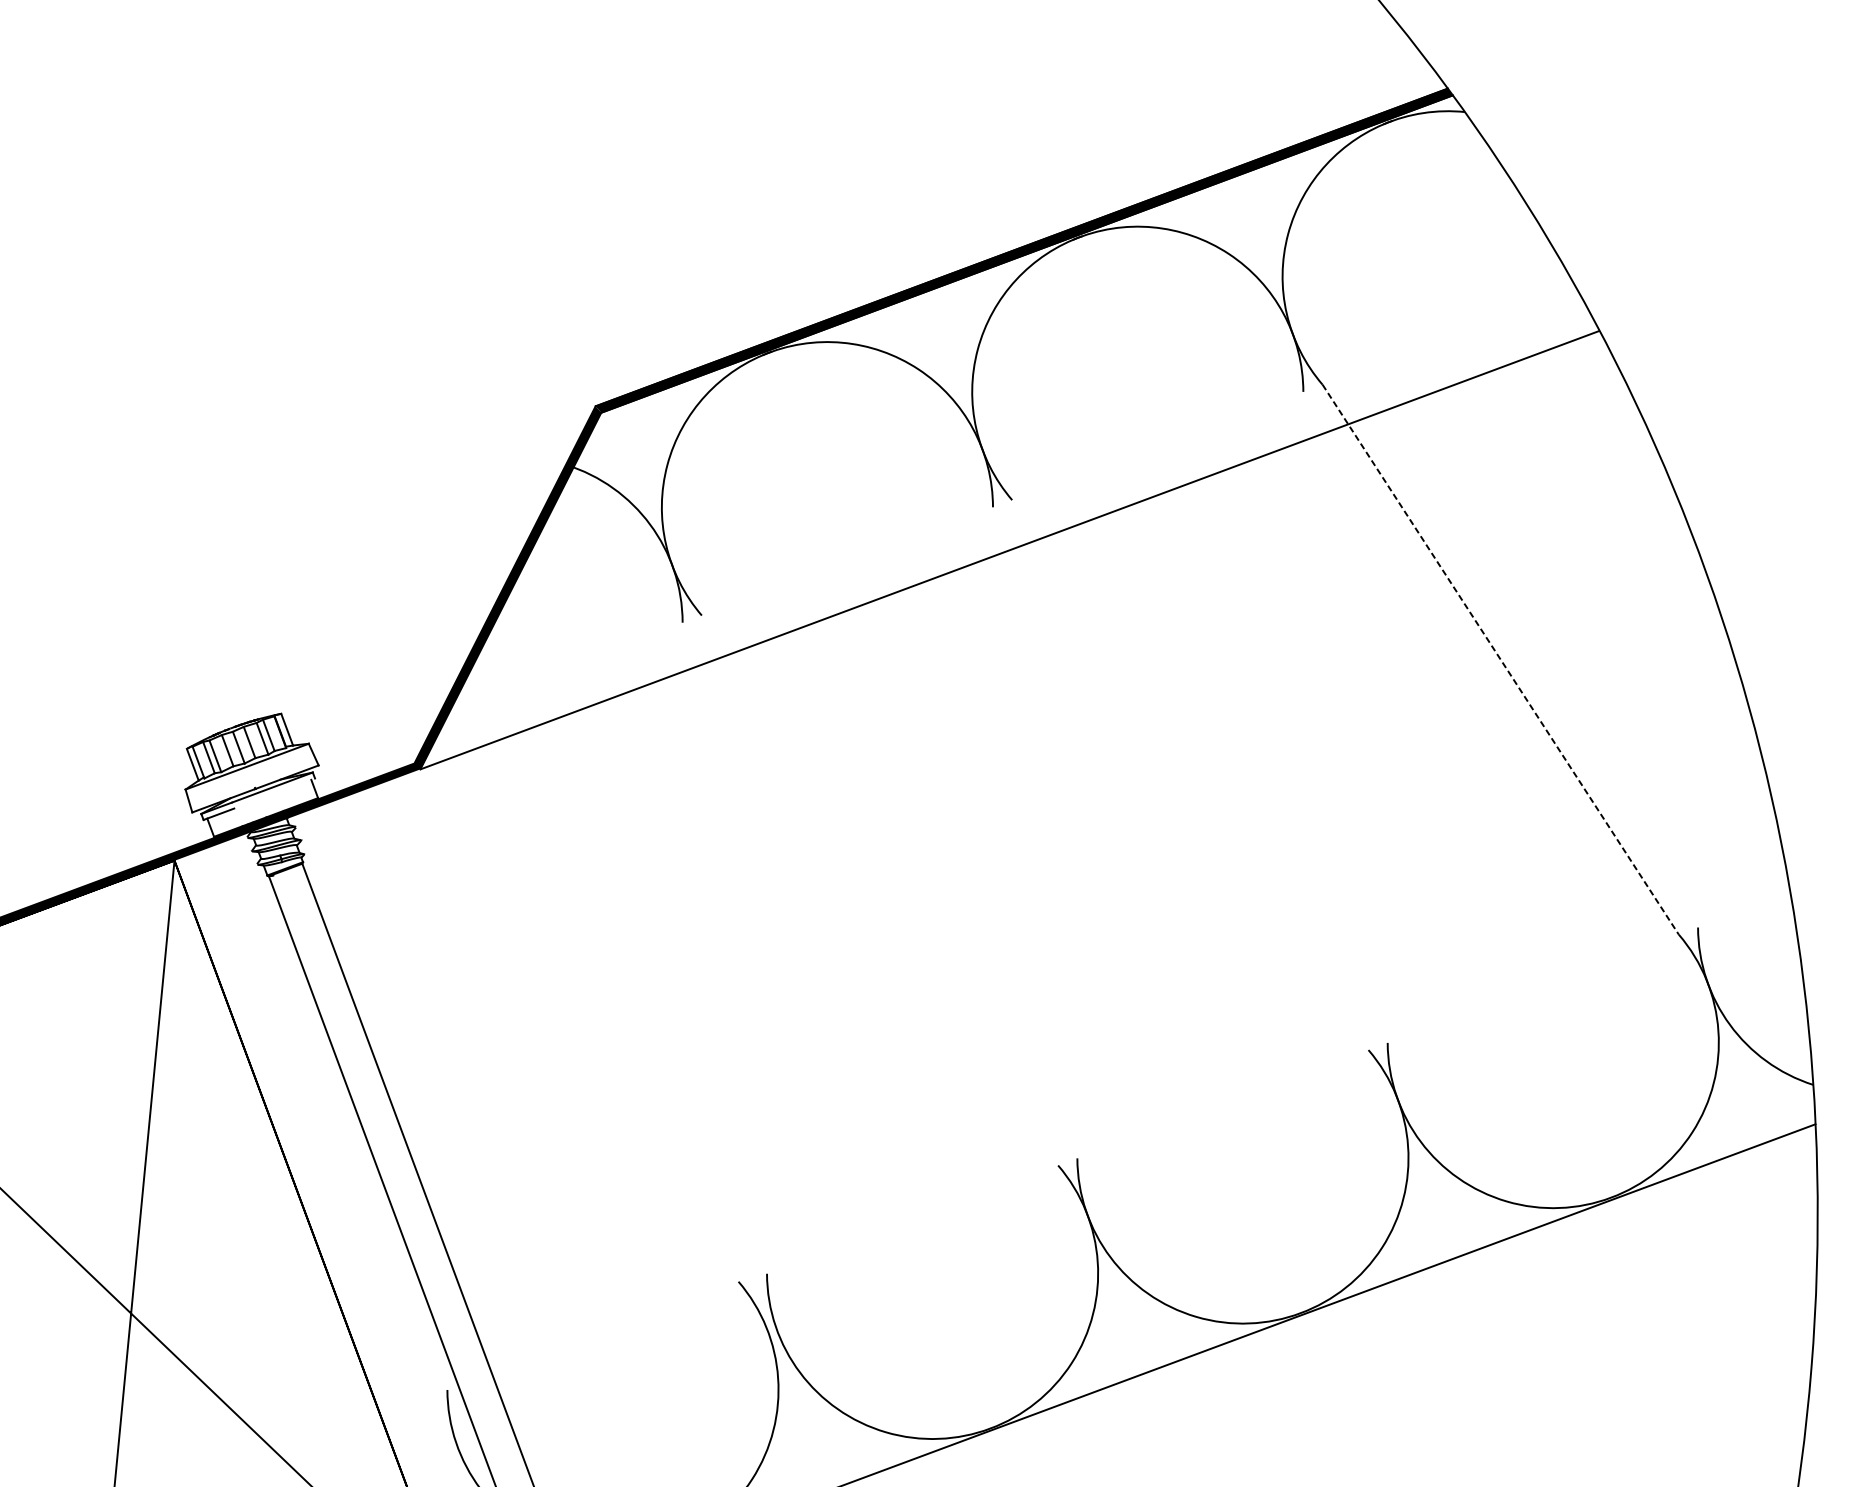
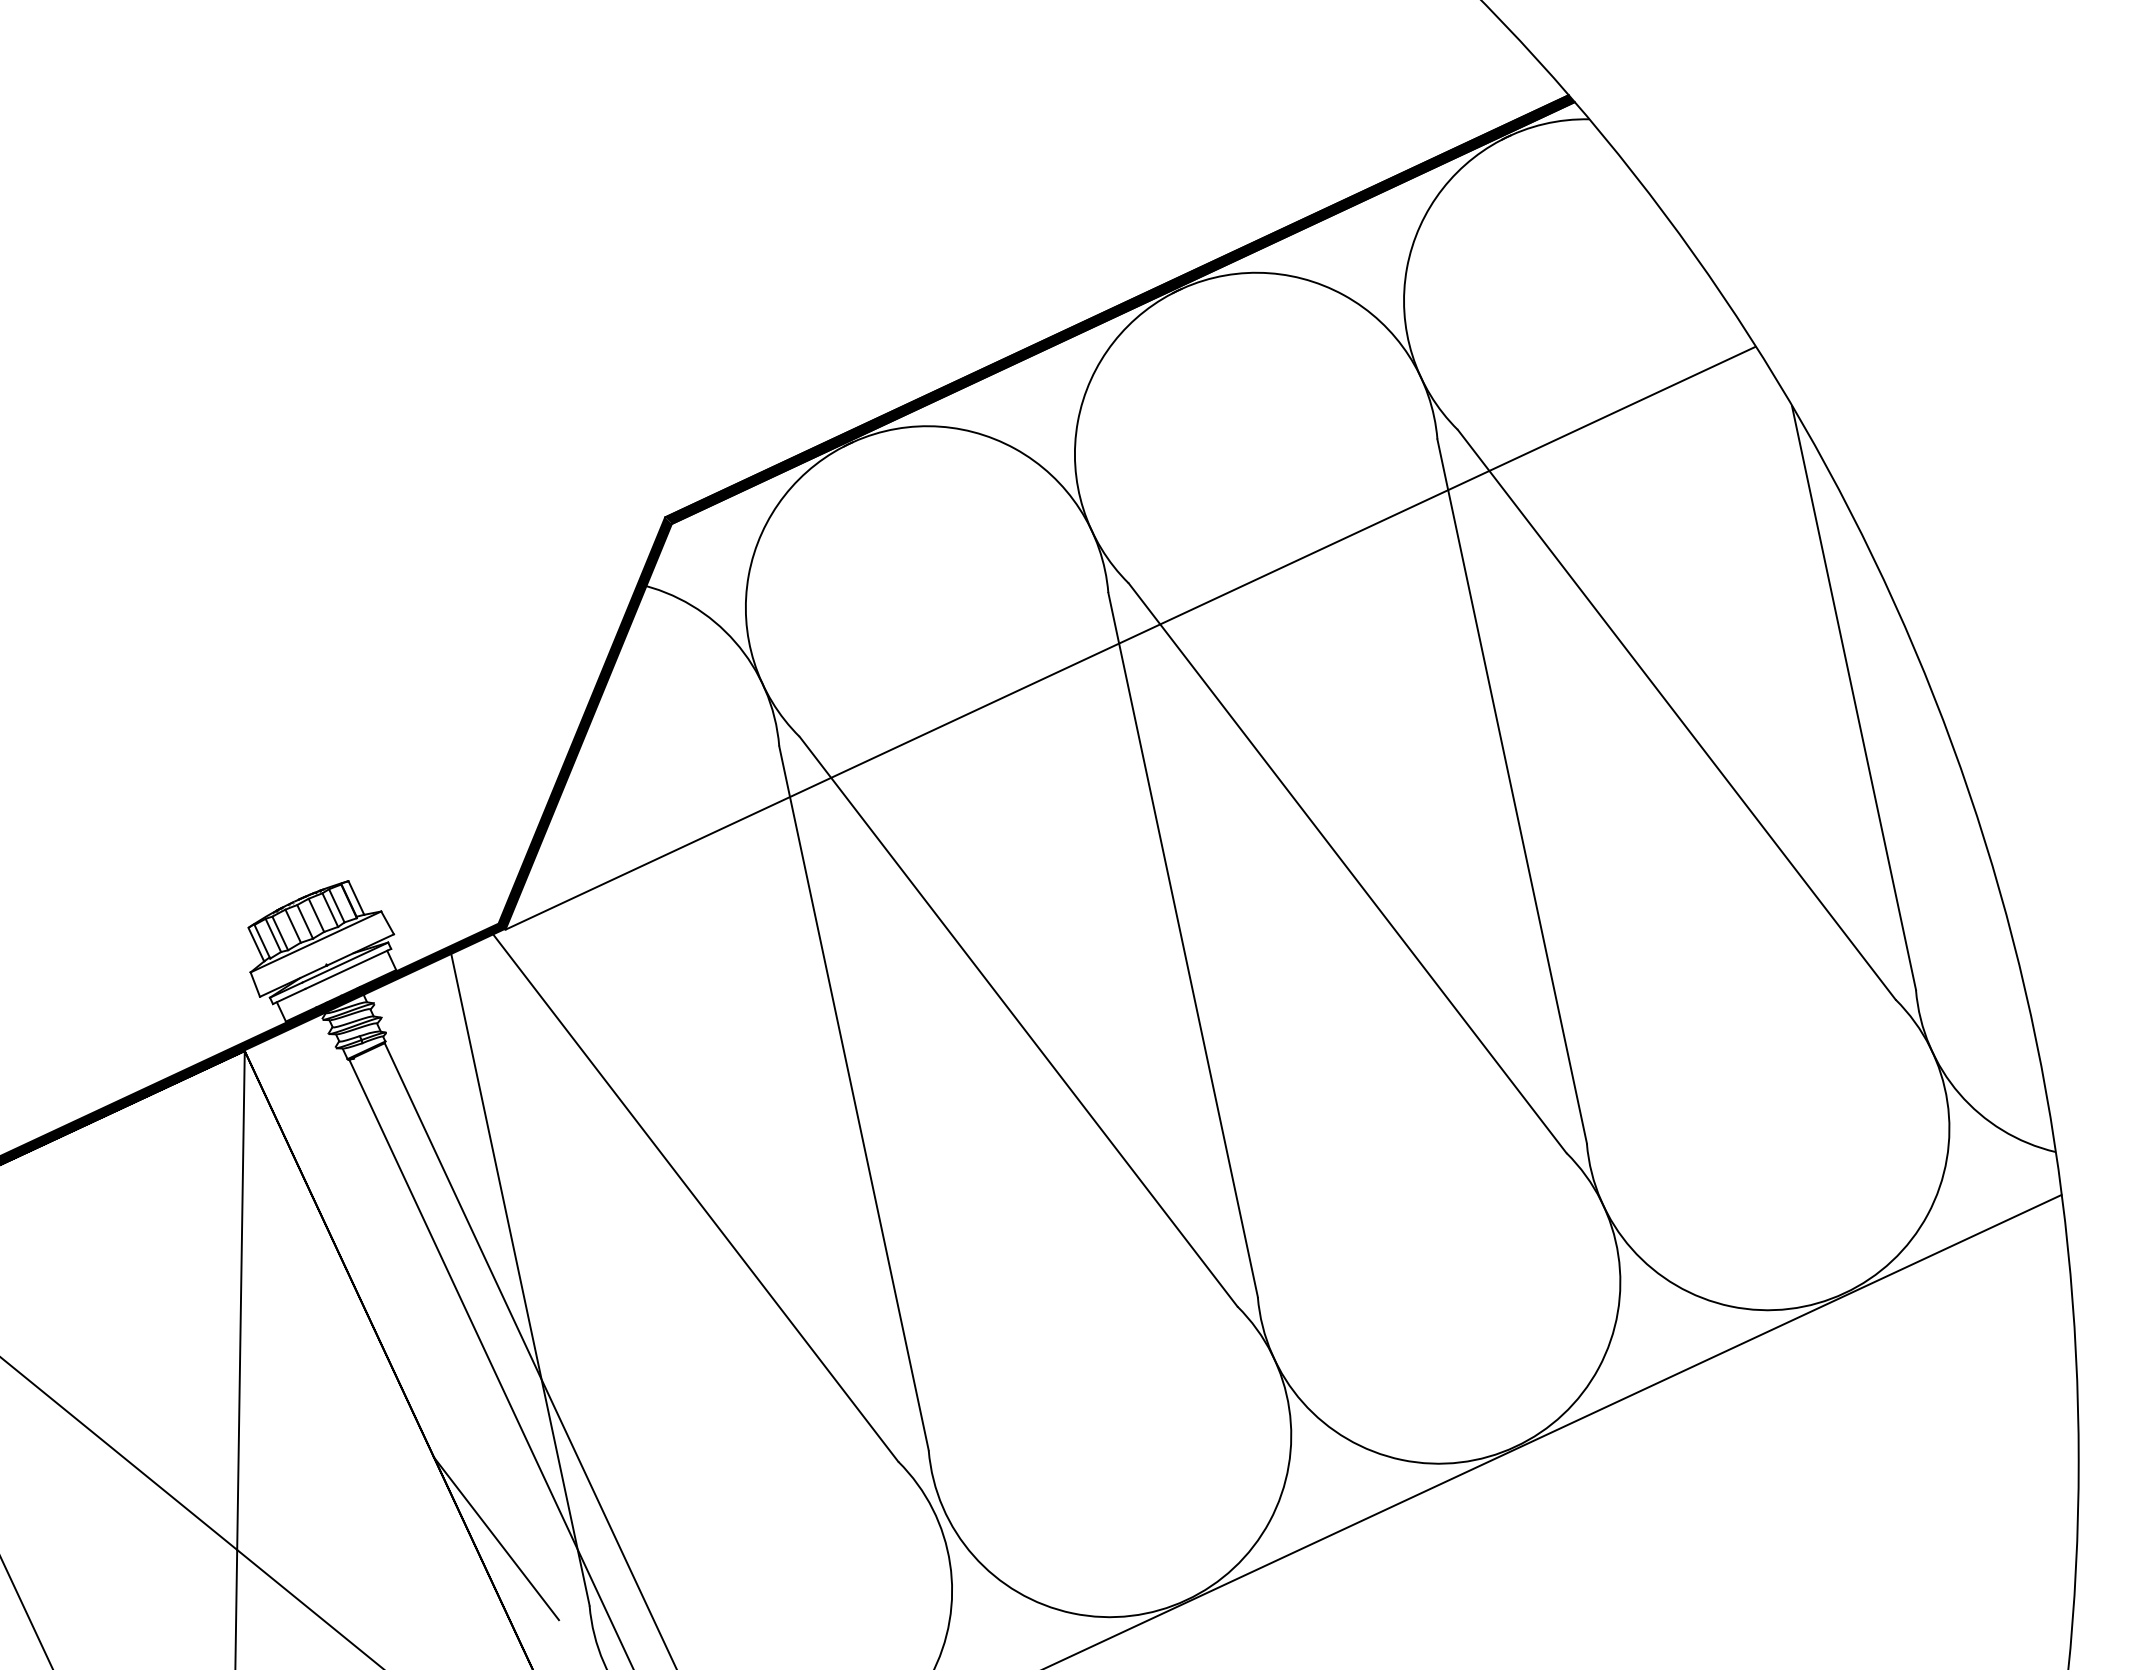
line: (1663, 657) -> (1854, 698), added
line: (1501, 660) -> (1677, 715), dashed -> solid
line: (1344, 717) -> (1511, 791), added
line: (1190, 775) -> (1347, 868), added
line: (274, 793) -> (348, 968), added
line: (1034, 832) -> (1182, 944), added
line: (879, 890) -> (1018, 1021), added
line: (724, 948) -> (853, 1098), added
line: (573, 1027) -> (695, 1198), added
line: (407, 1087) -> (519, 1278), added
line: (367, 1322) -> (496, 1538), added

